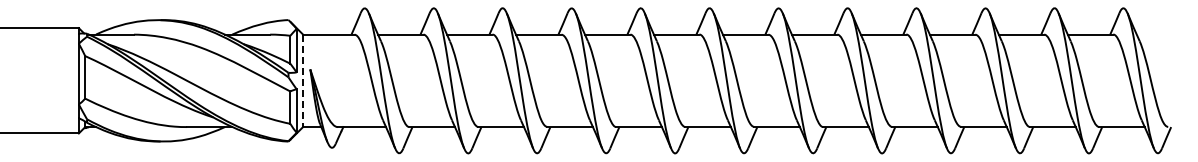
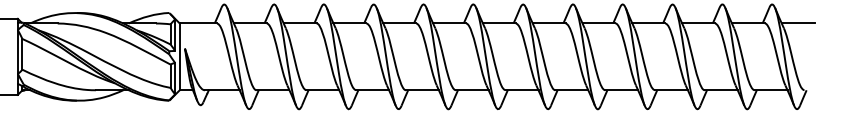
line: (1159, 34) -> (798, 23), added
line: (303, 81) -> (180, 57), dashed -> solid

